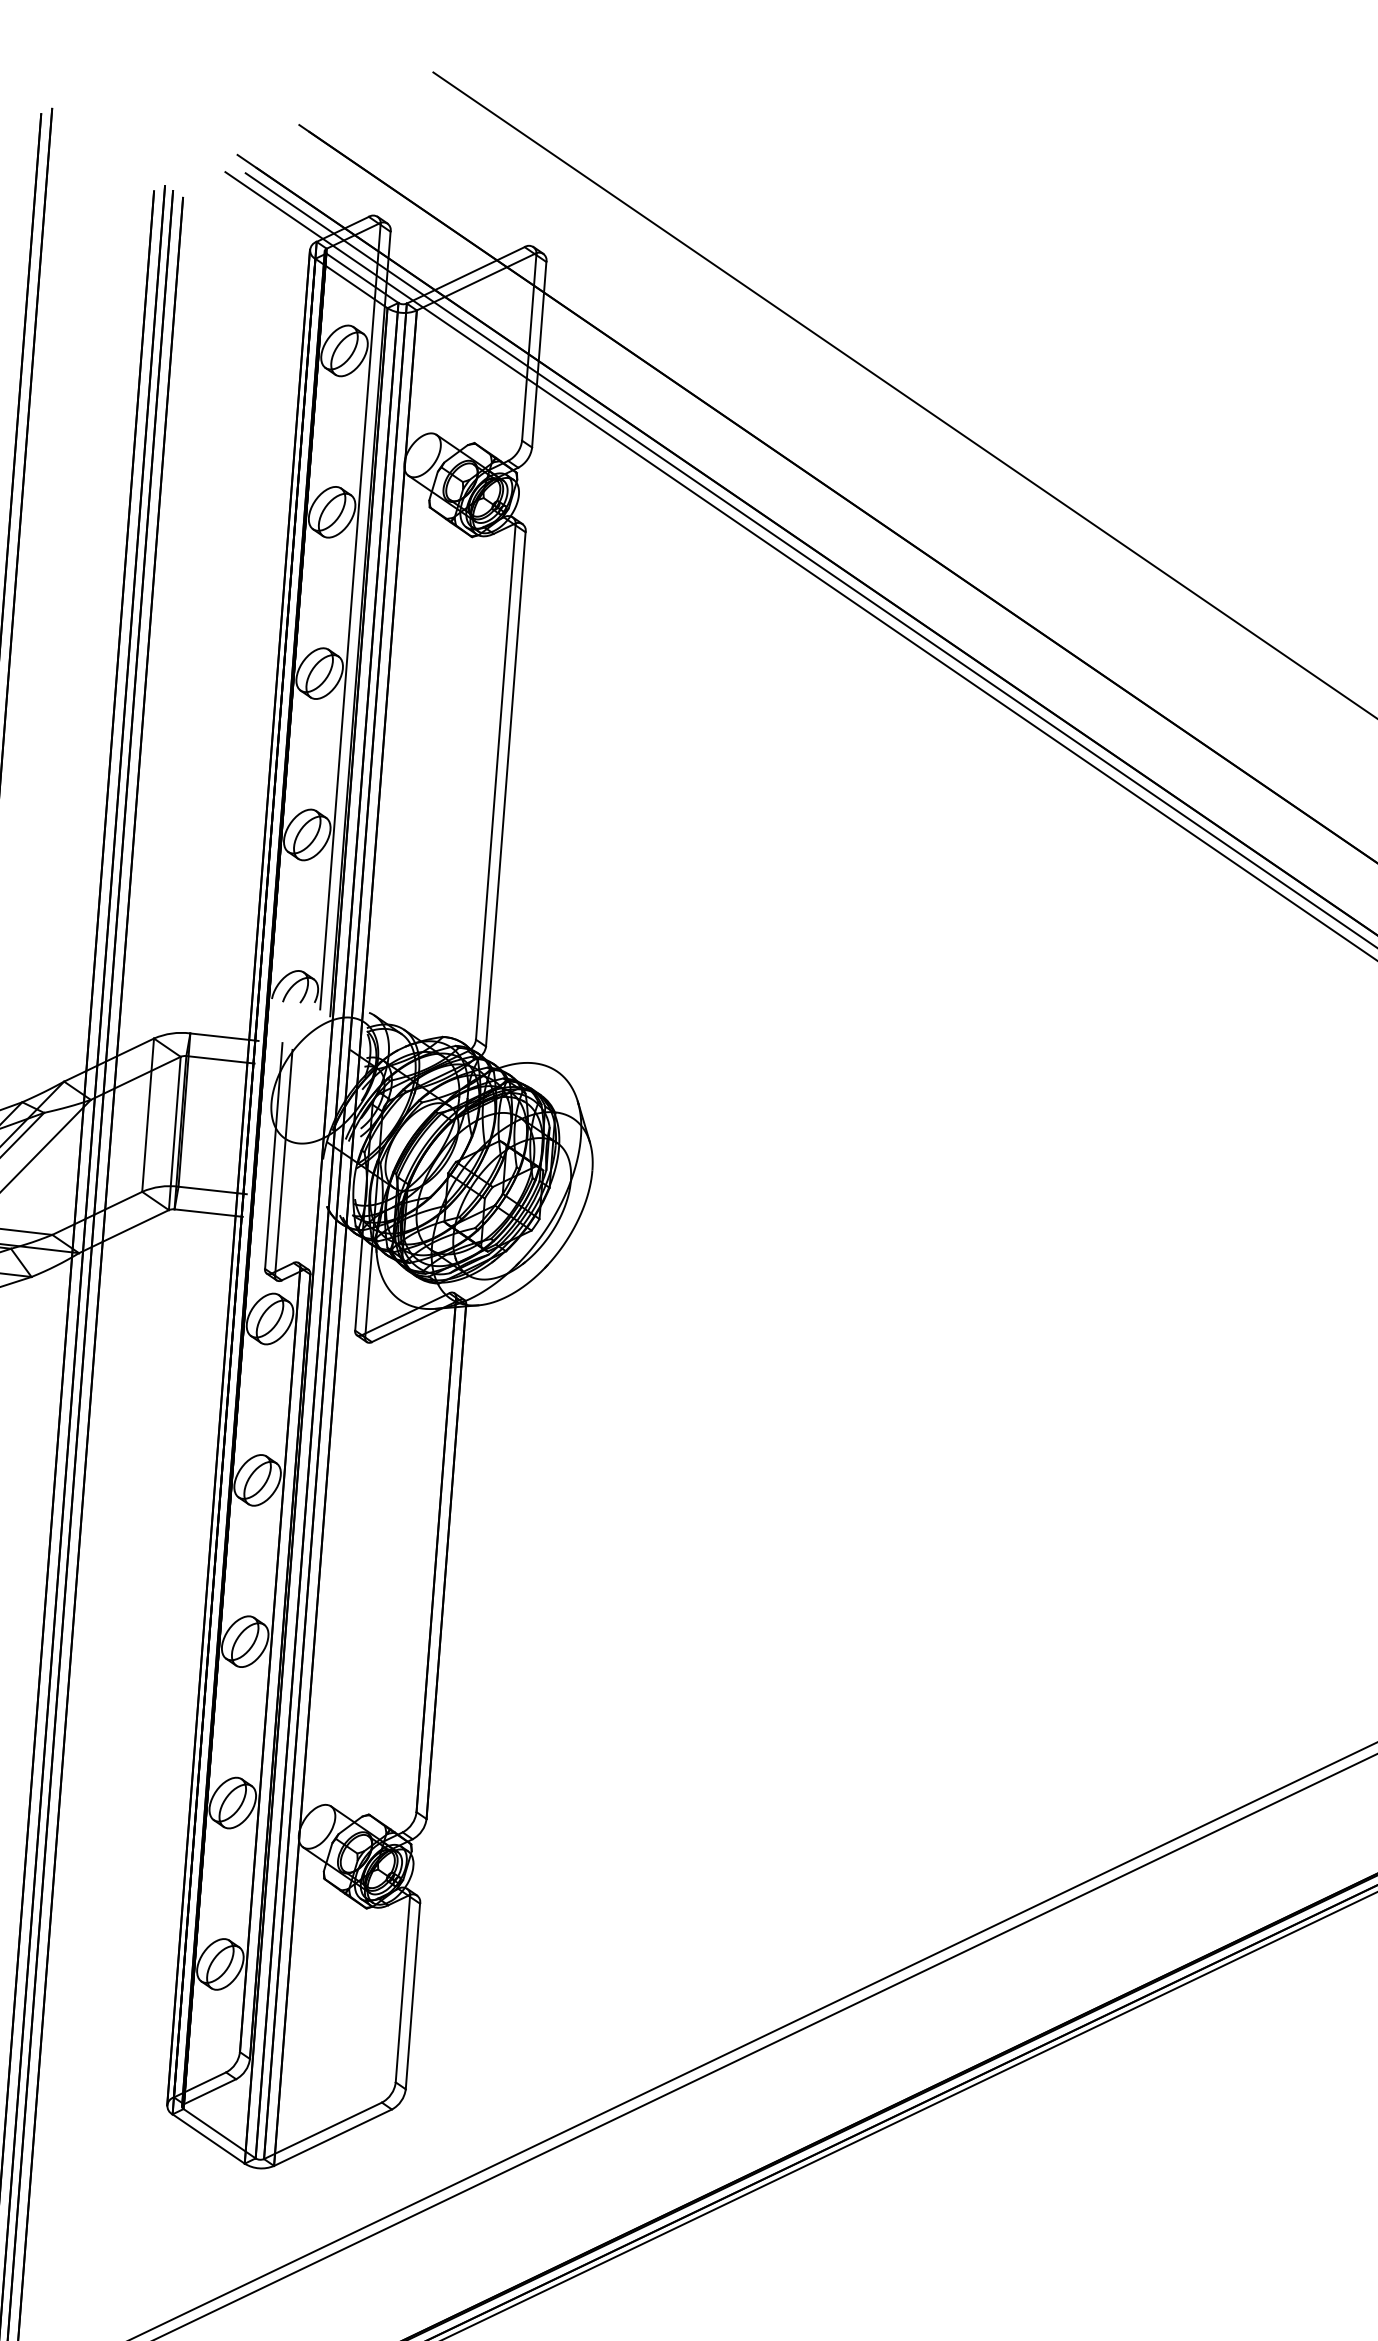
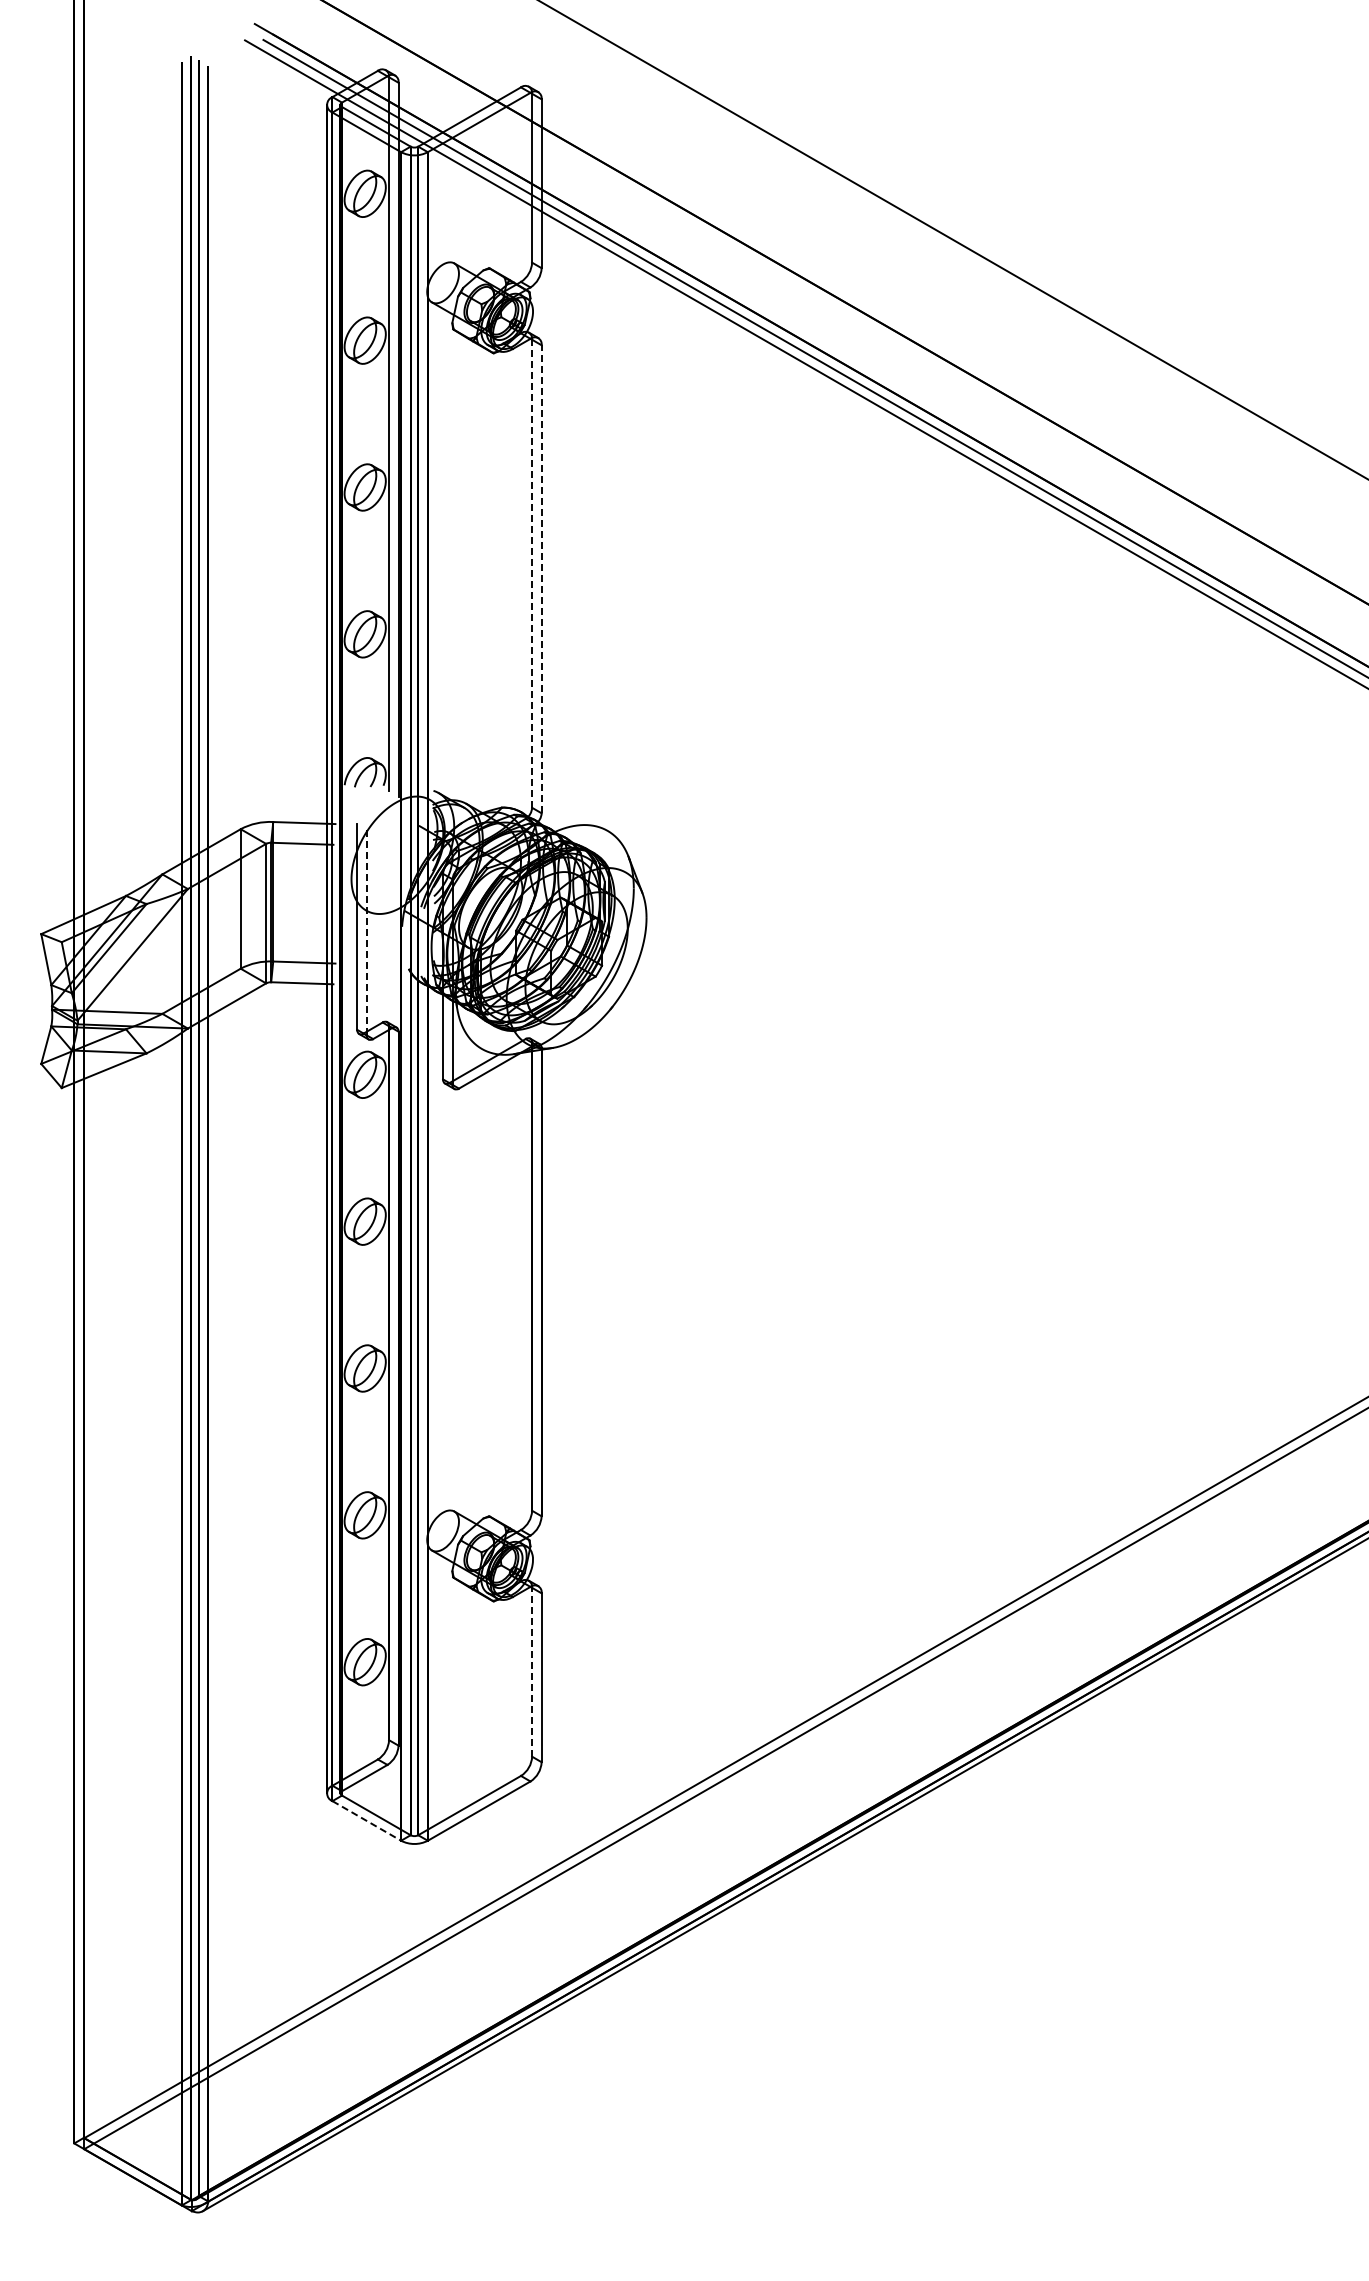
line: (496, 782) -> (532, 573), solid -> dashed
line: (505, 788) -> (541, 578), solid -> dashed
line: (283, 1162) -> (366, 932), solid -> dashed
line: (403, 1988) -> (532, 1671), solid -> dashed
line: (208, 2138) -> (366, 1820), solid -> dashed

